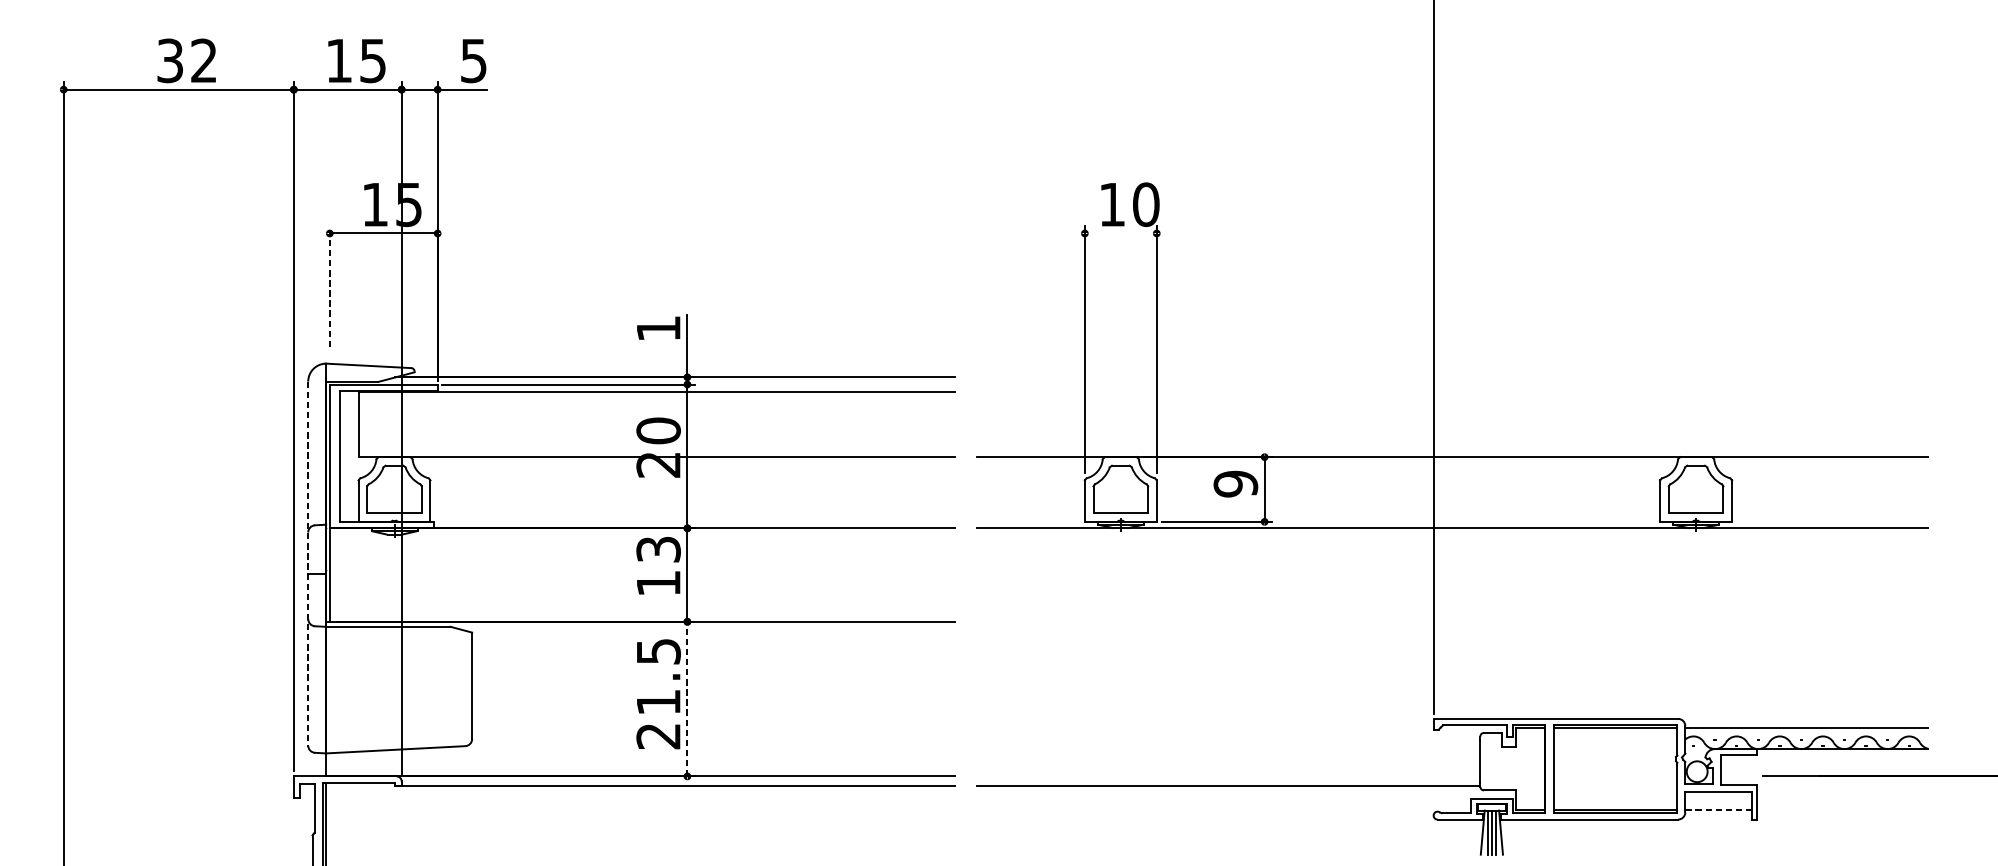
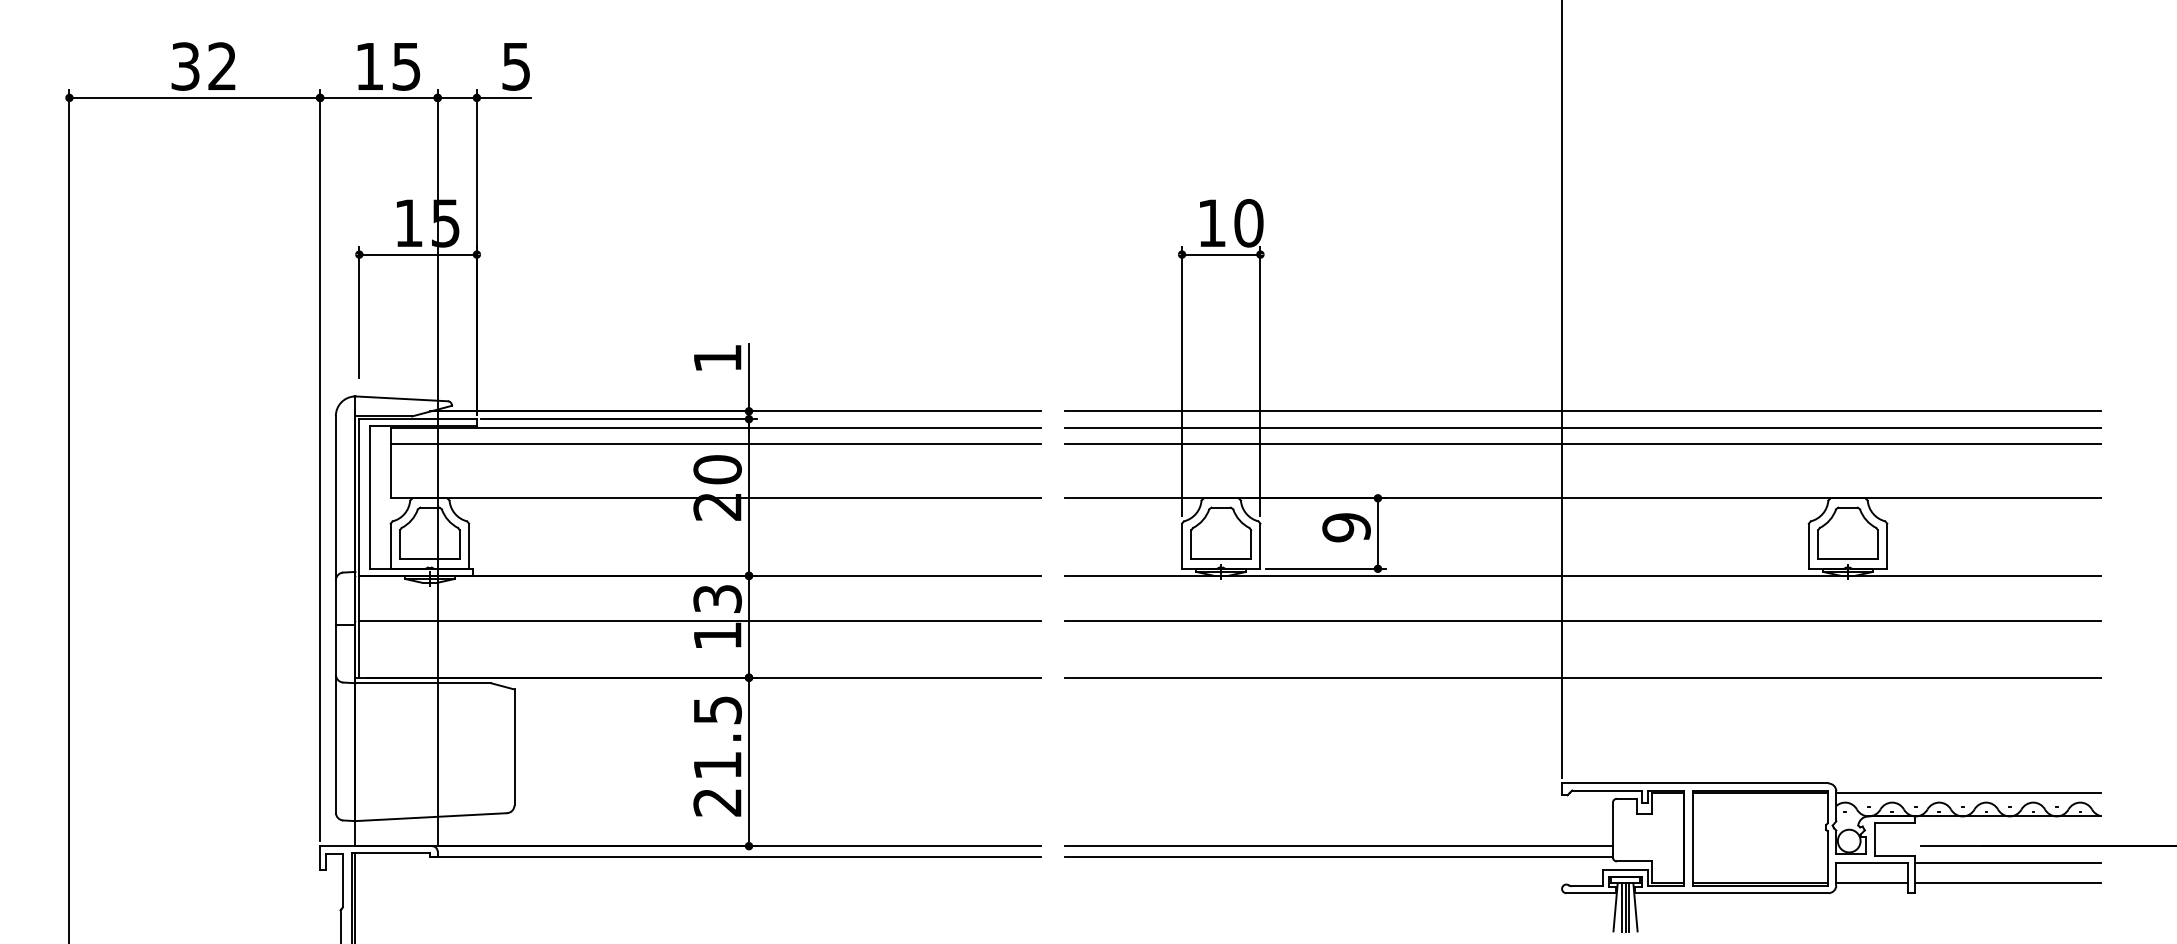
line: (1121, 233) -> (1221, 254), added
line: (329, 286) -> (359, 312), dashed -> solid
line: (1452, 377) -> (1582, 411), added
line: (1452, 392) -> (1582, 427), added
line: (656, 407) -> (715, 444), added
line: (1452, 407) -> (1582, 444), added
line: (307, 564) -> (335, 615), dashed -> solid
line: (642, 570) -> (700, 621), added
line: (1452, 570) -> (1582, 621), added
line: (1452, 621) -> (1582, 677), added
line: (687, 698) -> (749, 761), dashed -> solid
line: (1228, 776) -> (1338, 846), added
line: (1842, 791) -> (2007, 862), added
line: (1718, 810) -> (1872, 883), dashed -> solid
line: (1842, 810) -> (2007, 883), added

